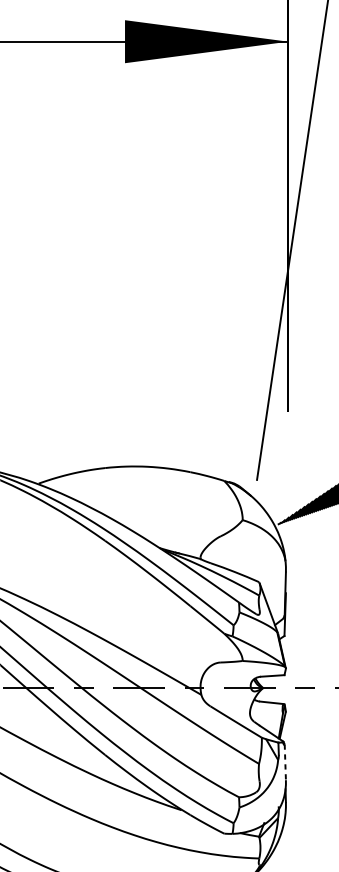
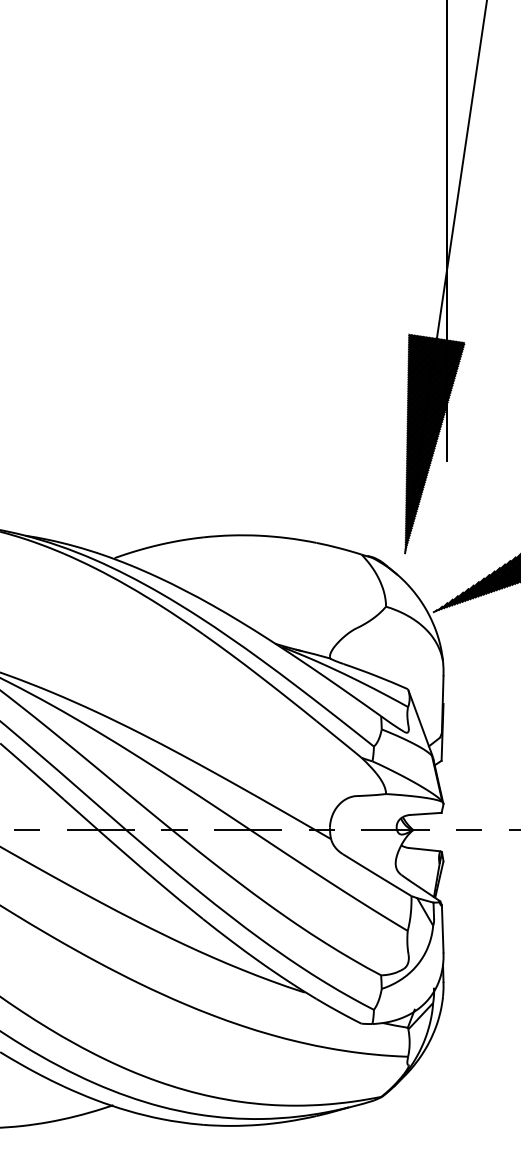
hatch: (279, 397) -> (434, 443), added
line: (285, 762) -> (442, 928), dashed -> solid

